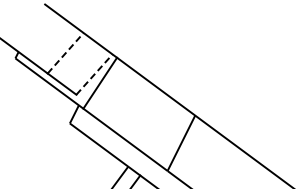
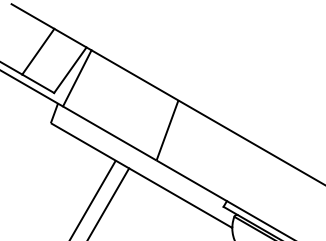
line: (65, 53) -> (38, 51), dashed -> solid
line: (94, 74) -> (70, 70), dashed -> solid

